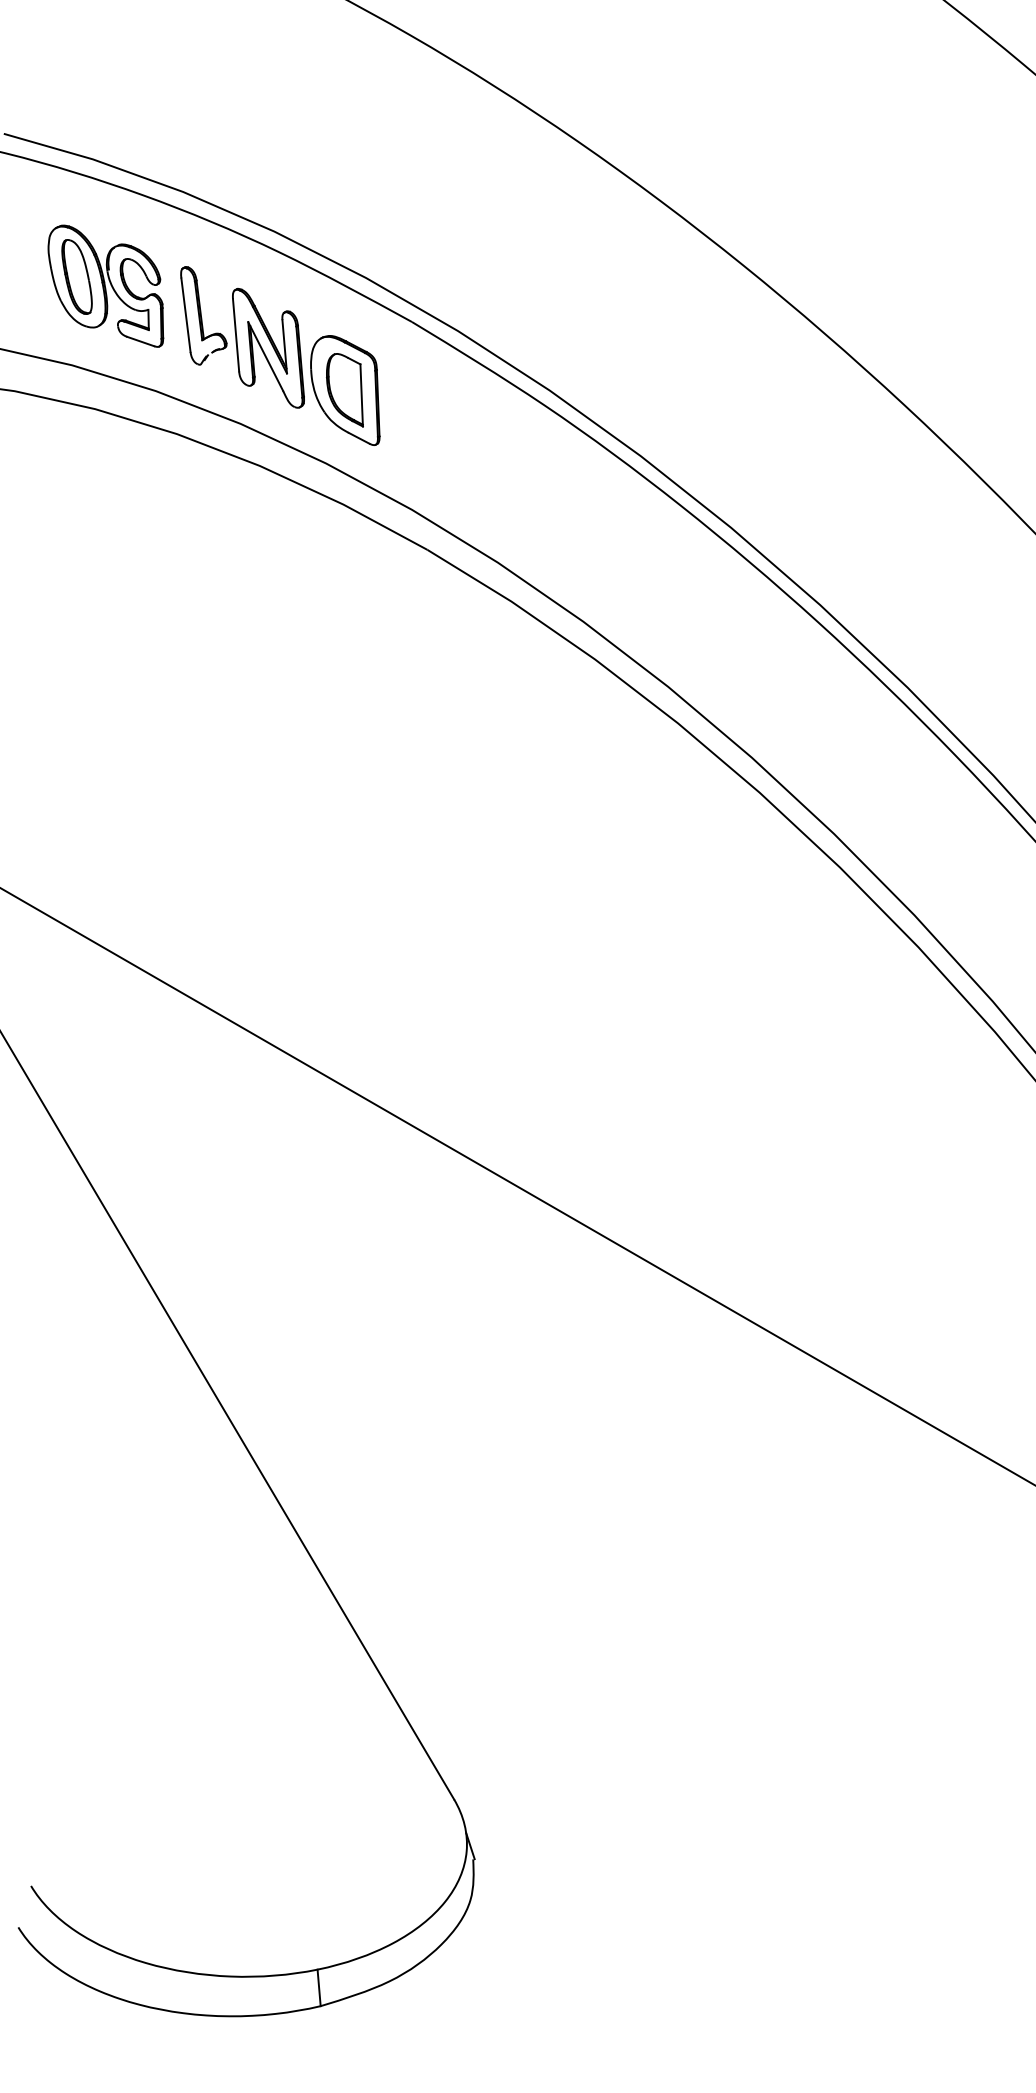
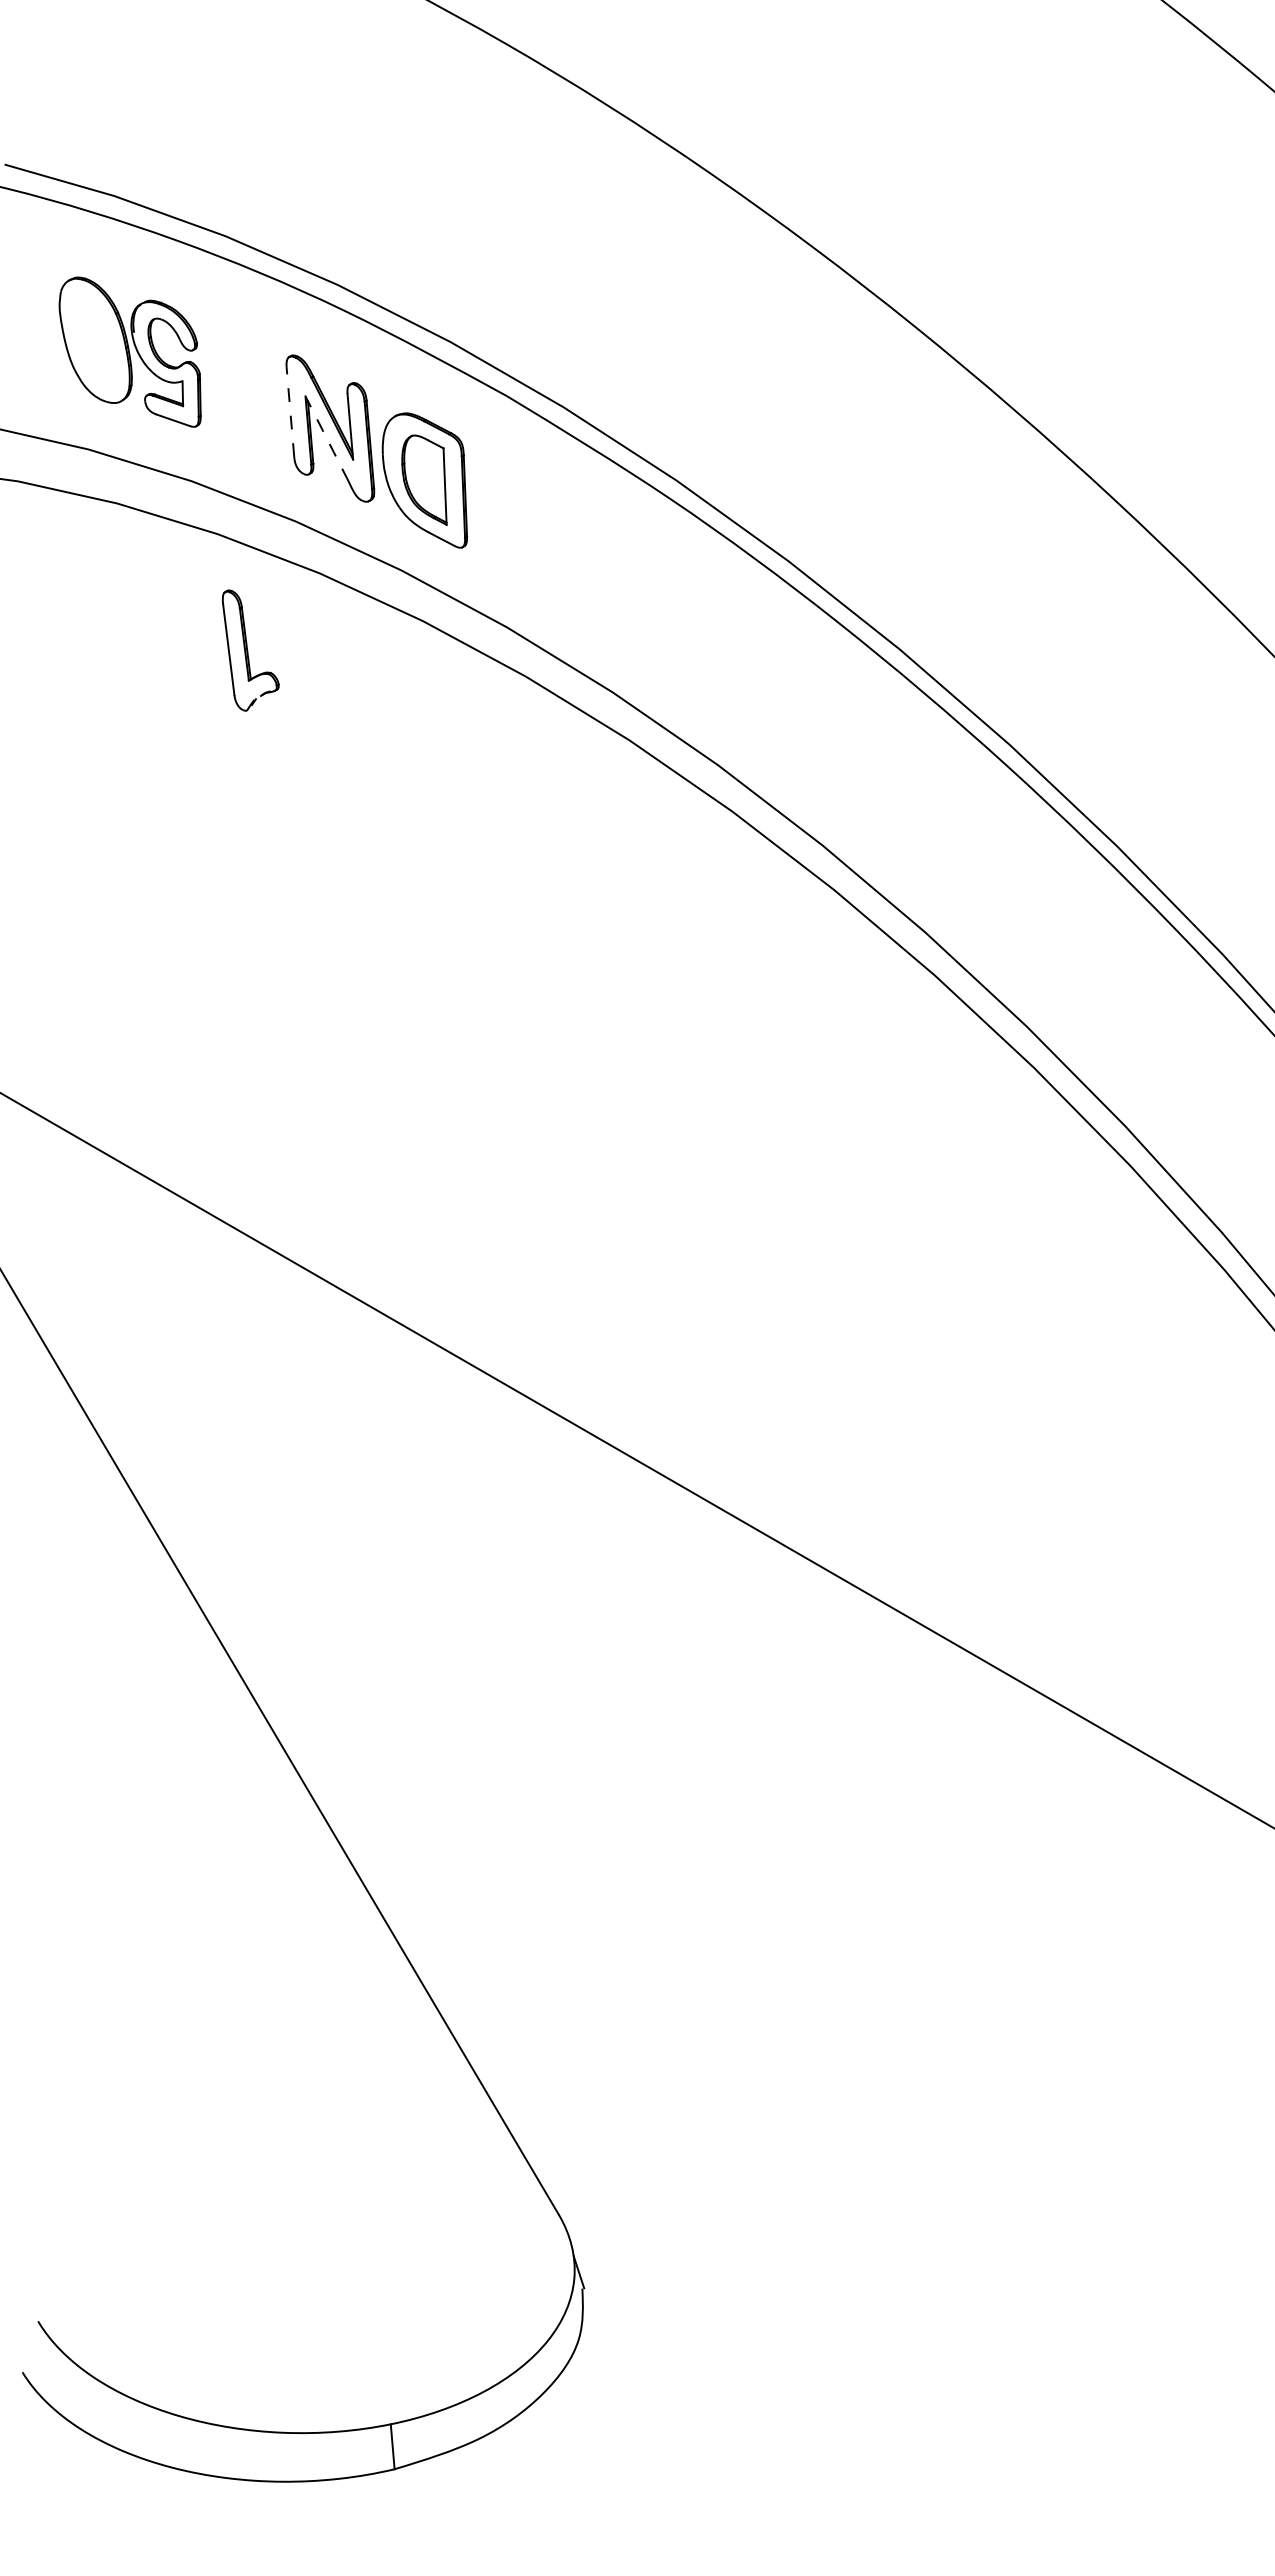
part: (76, 276) -> (94, 340), removed
part: (203, 315) -> (250, 650), moved
line: (236, 335) -> (290, 412), solid -> dashed
line: (265, 356) -> (326, 438), solid -> dashed

